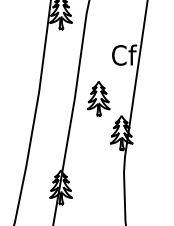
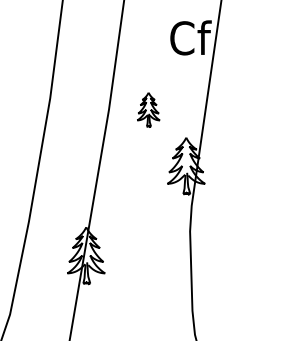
part: (98, 98) -> (148, 109), size x0.6

